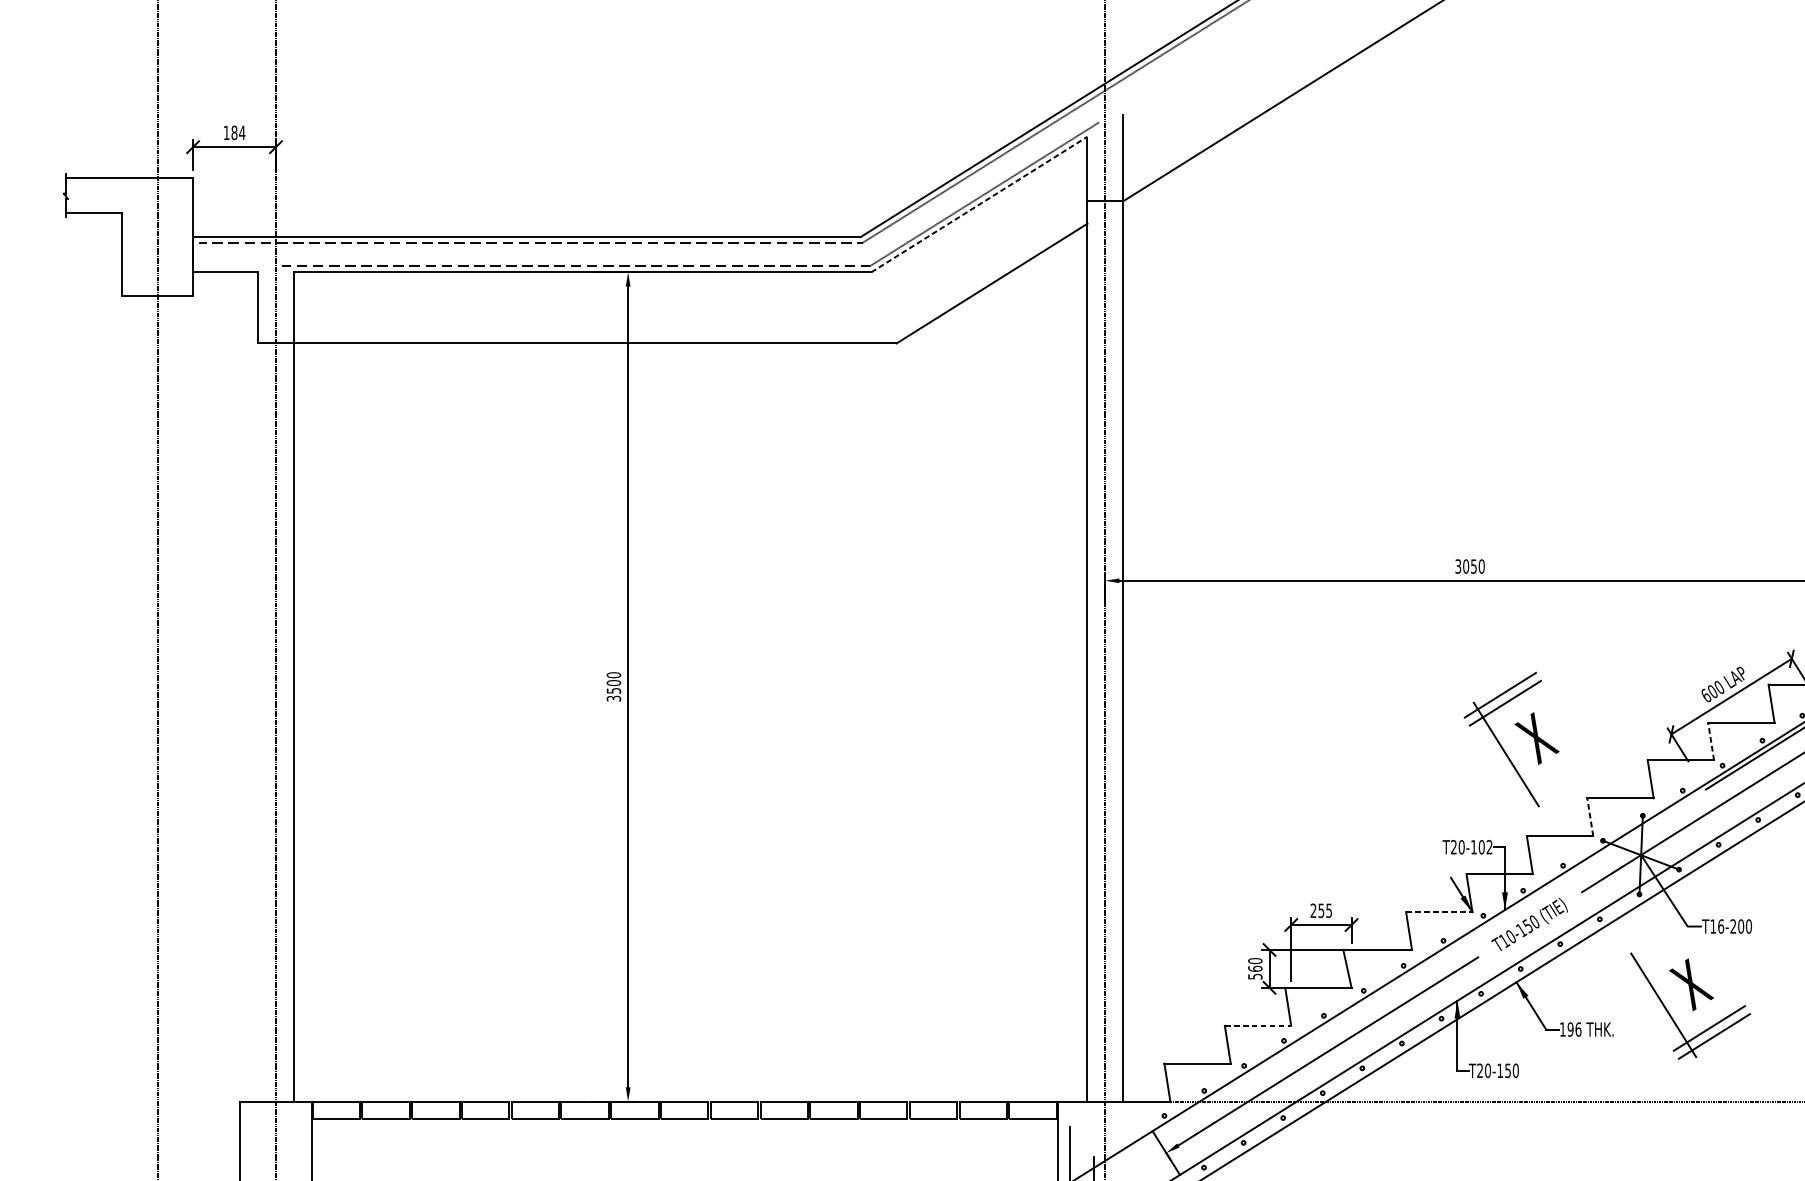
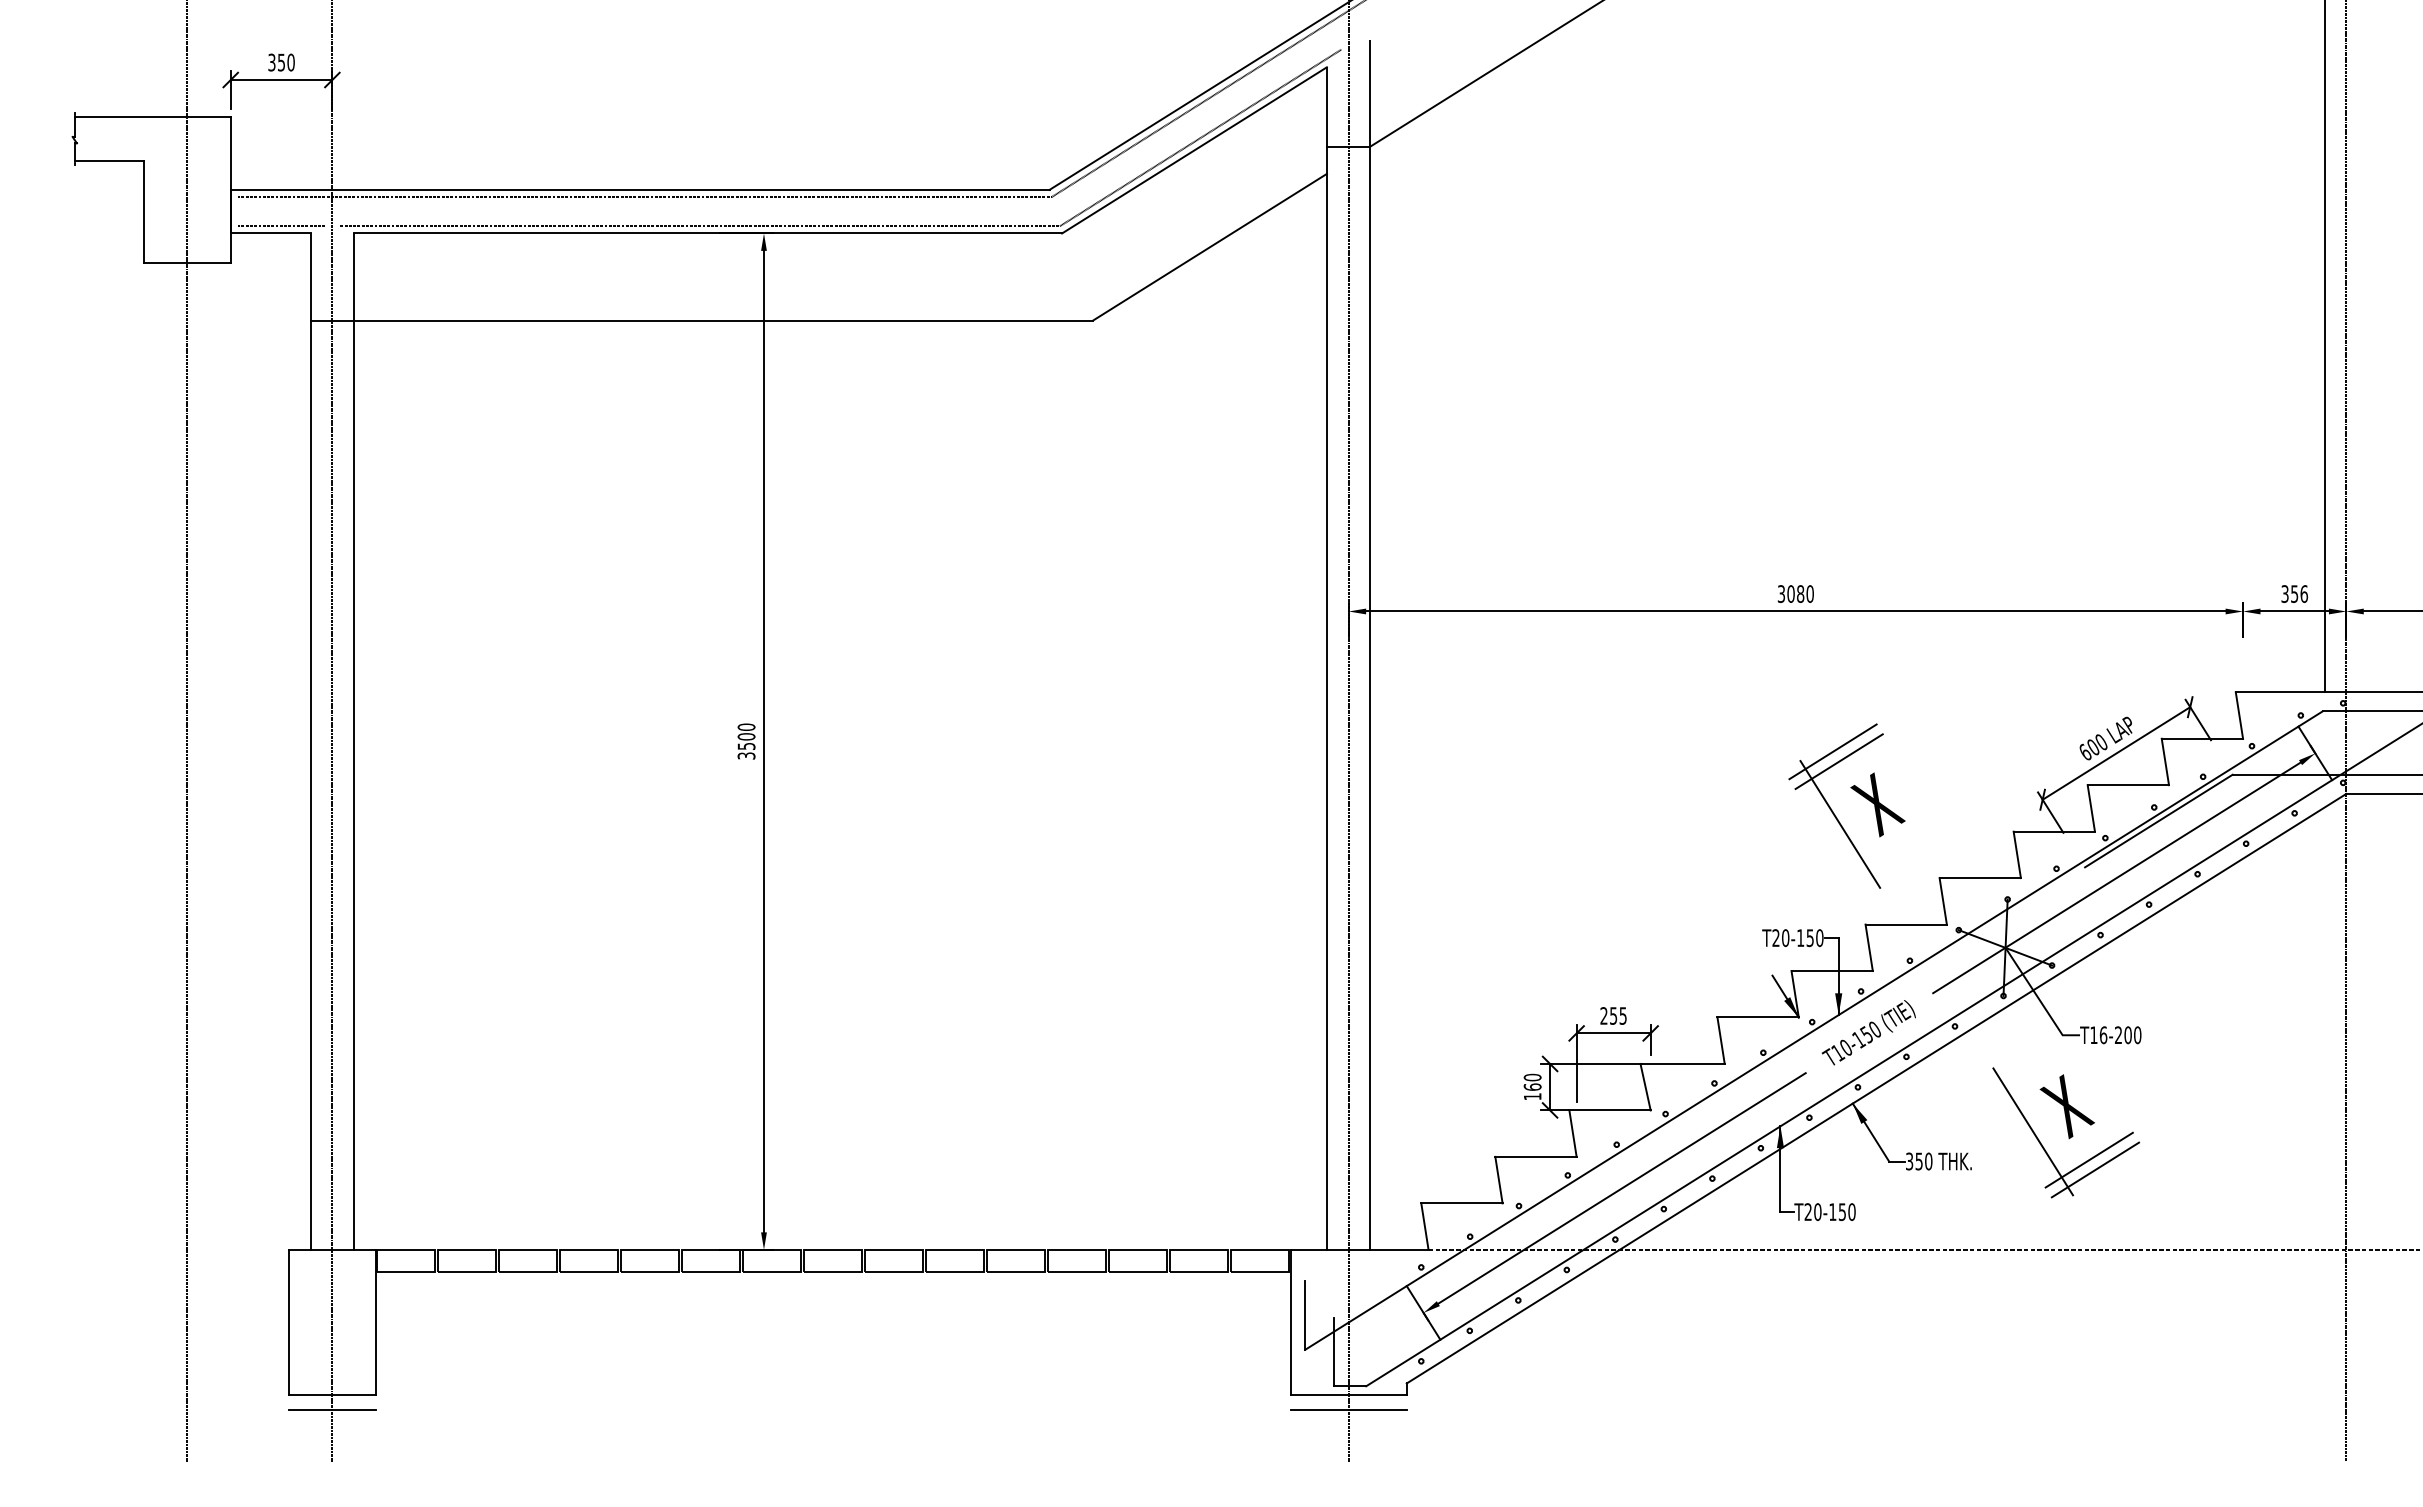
text: (234, 132) -> (281, 62), 184 -> 350
line: (979, 204) -> (1194, 150), dashed -> solid
line: (234, 266) -> (281, 226), added
text: (1473, 566) -> (1800, 593), 3050 -> 3080
line: (258, 721) -> (310, 784), added
line: (1711, 741) -> (2091, 808), dashed -> solid
line: (1590, 817) -> (1943, 901), dashed -> solid
text: (1485, 847) -> (1814, 938), T20-102 -> T20-150
line: (1439, 912) -> (1758, 1017), dashed -> solid
text: (1255, 976) -> (1532, 1096), 560 -> 160
line: (1257, 1025) -> (1535, 1156), dashed -> solid
text: (1570, 1029) -> (1919, 1161), 196 -> 350

